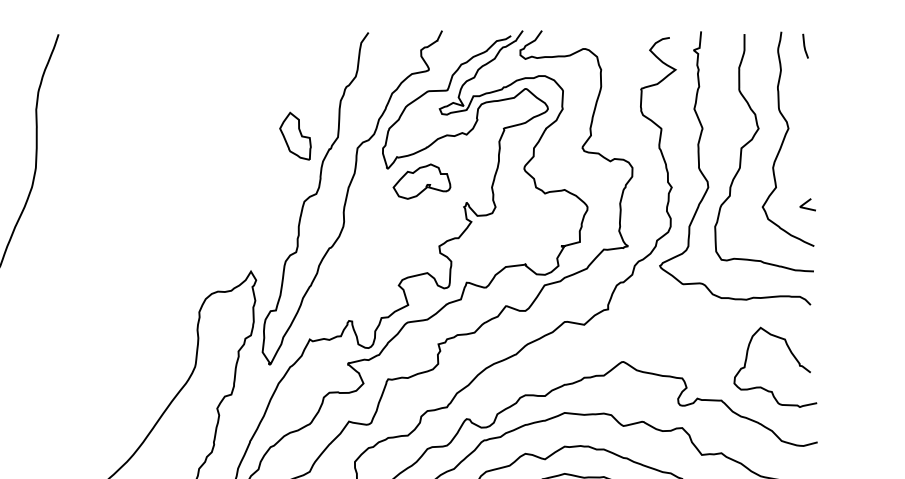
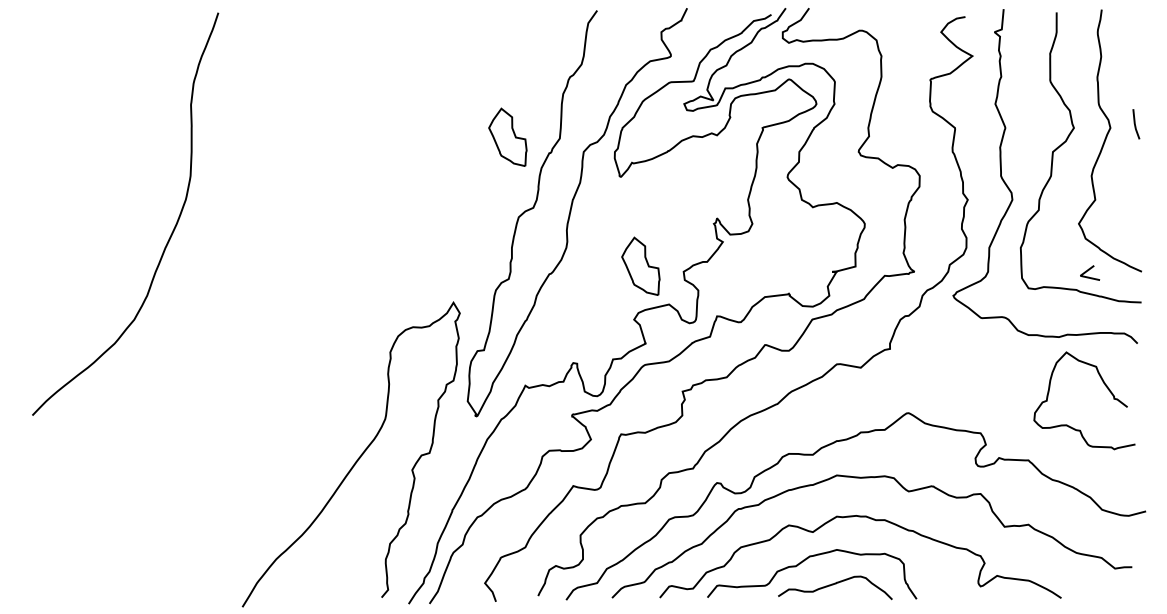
line: (804, 46) -> (1135, 124), moved
part: (422, 181) -> (662, 192), removed
line: (807, 202) -> (1089, 270), moved
part: (404, 241) -> (640, 265), added
curve: (791, 354) -> (1104, 385), moved

